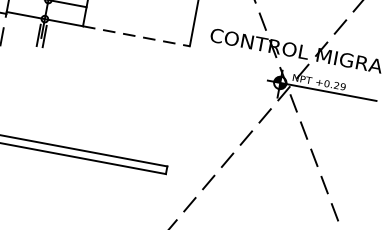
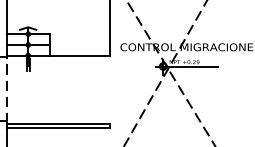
line: (137, 36) -> (80, 55), dashed -> solid

